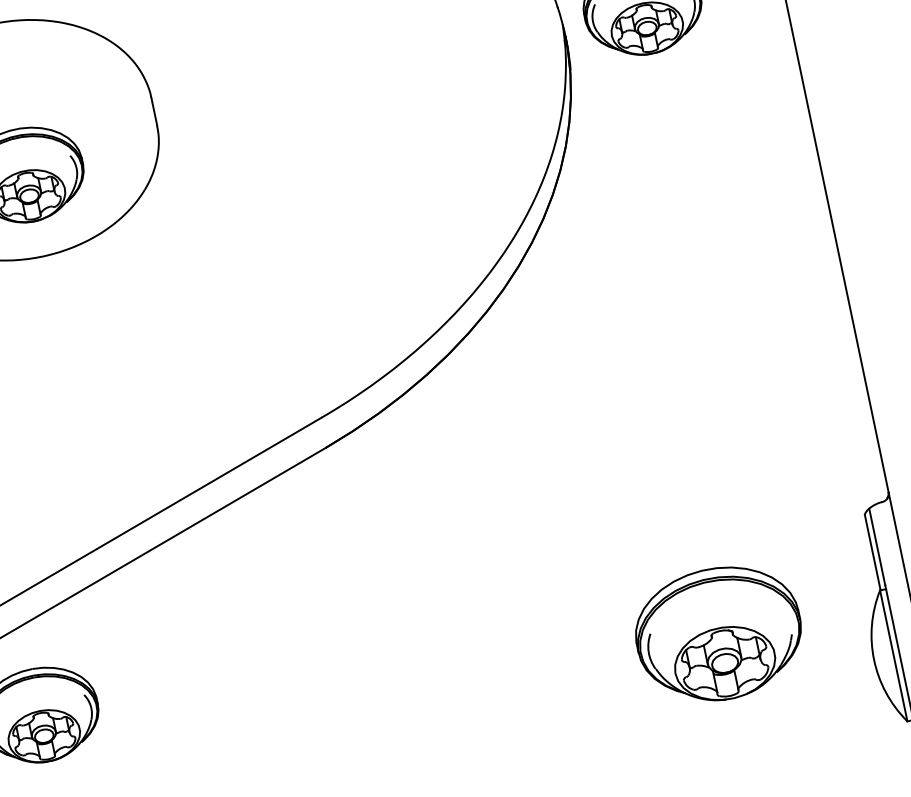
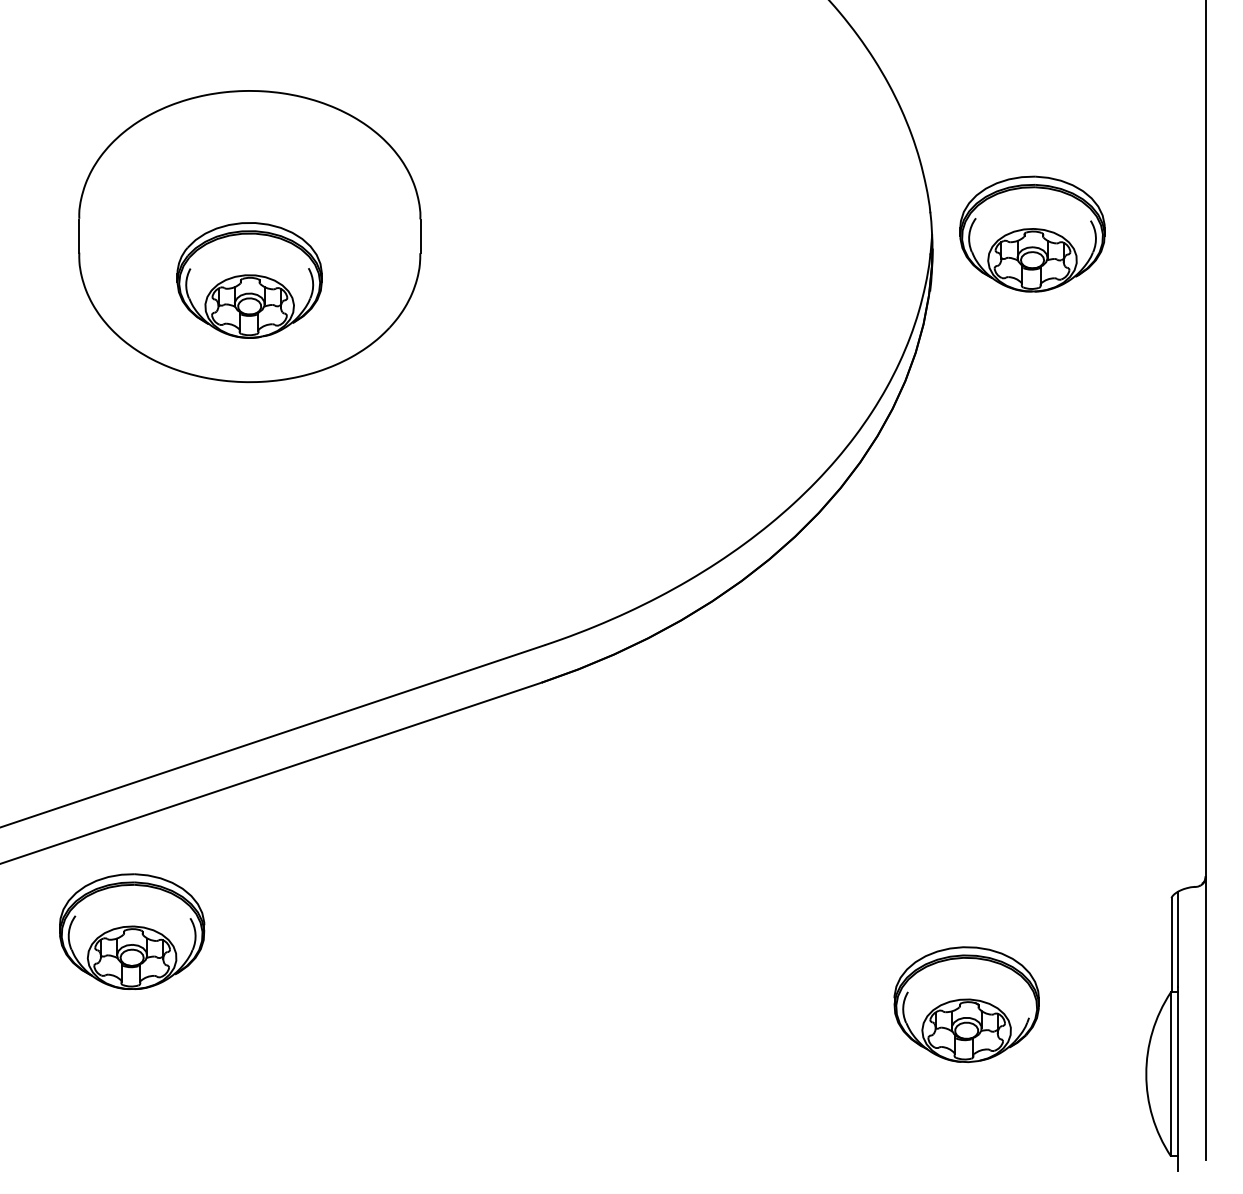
part: (718, 634) -> (966, 1004), size x0.71

